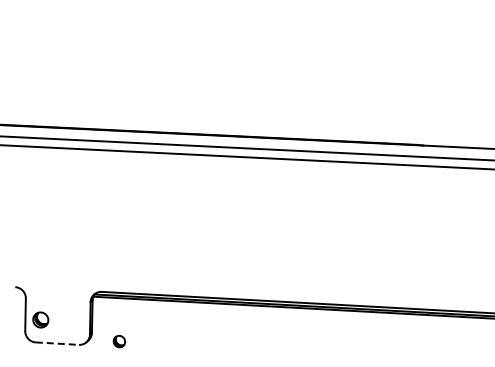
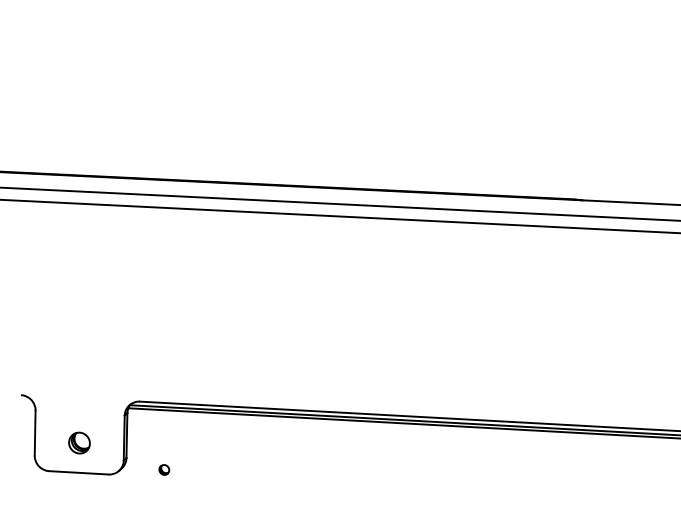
part: (40, 319) -> (79, 442), moved
part: (119, 341) -> (164, 469), size x0.62
line: (57, 343) -> (79, 472), dashed -> solid

